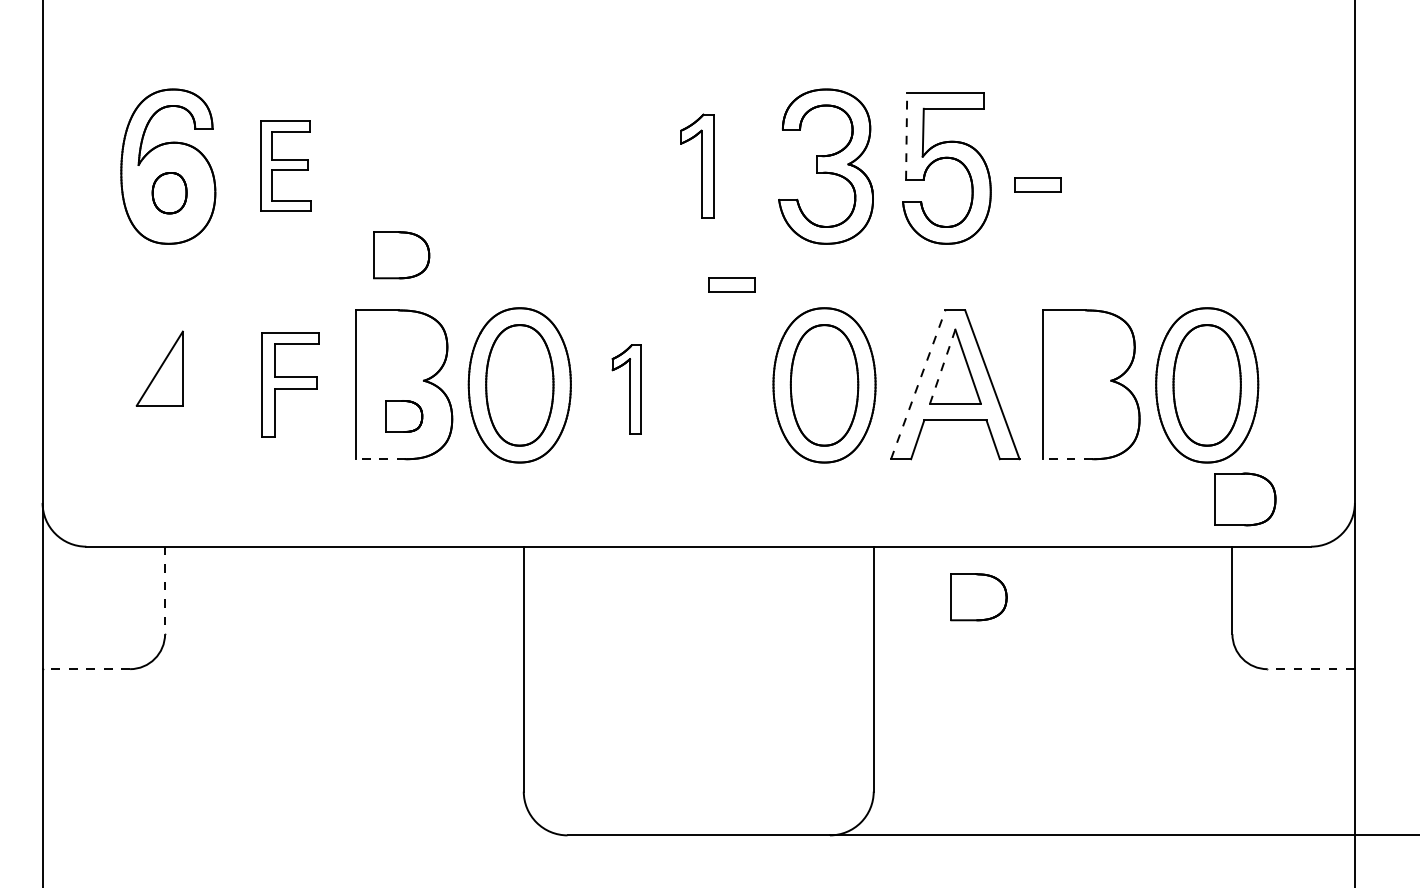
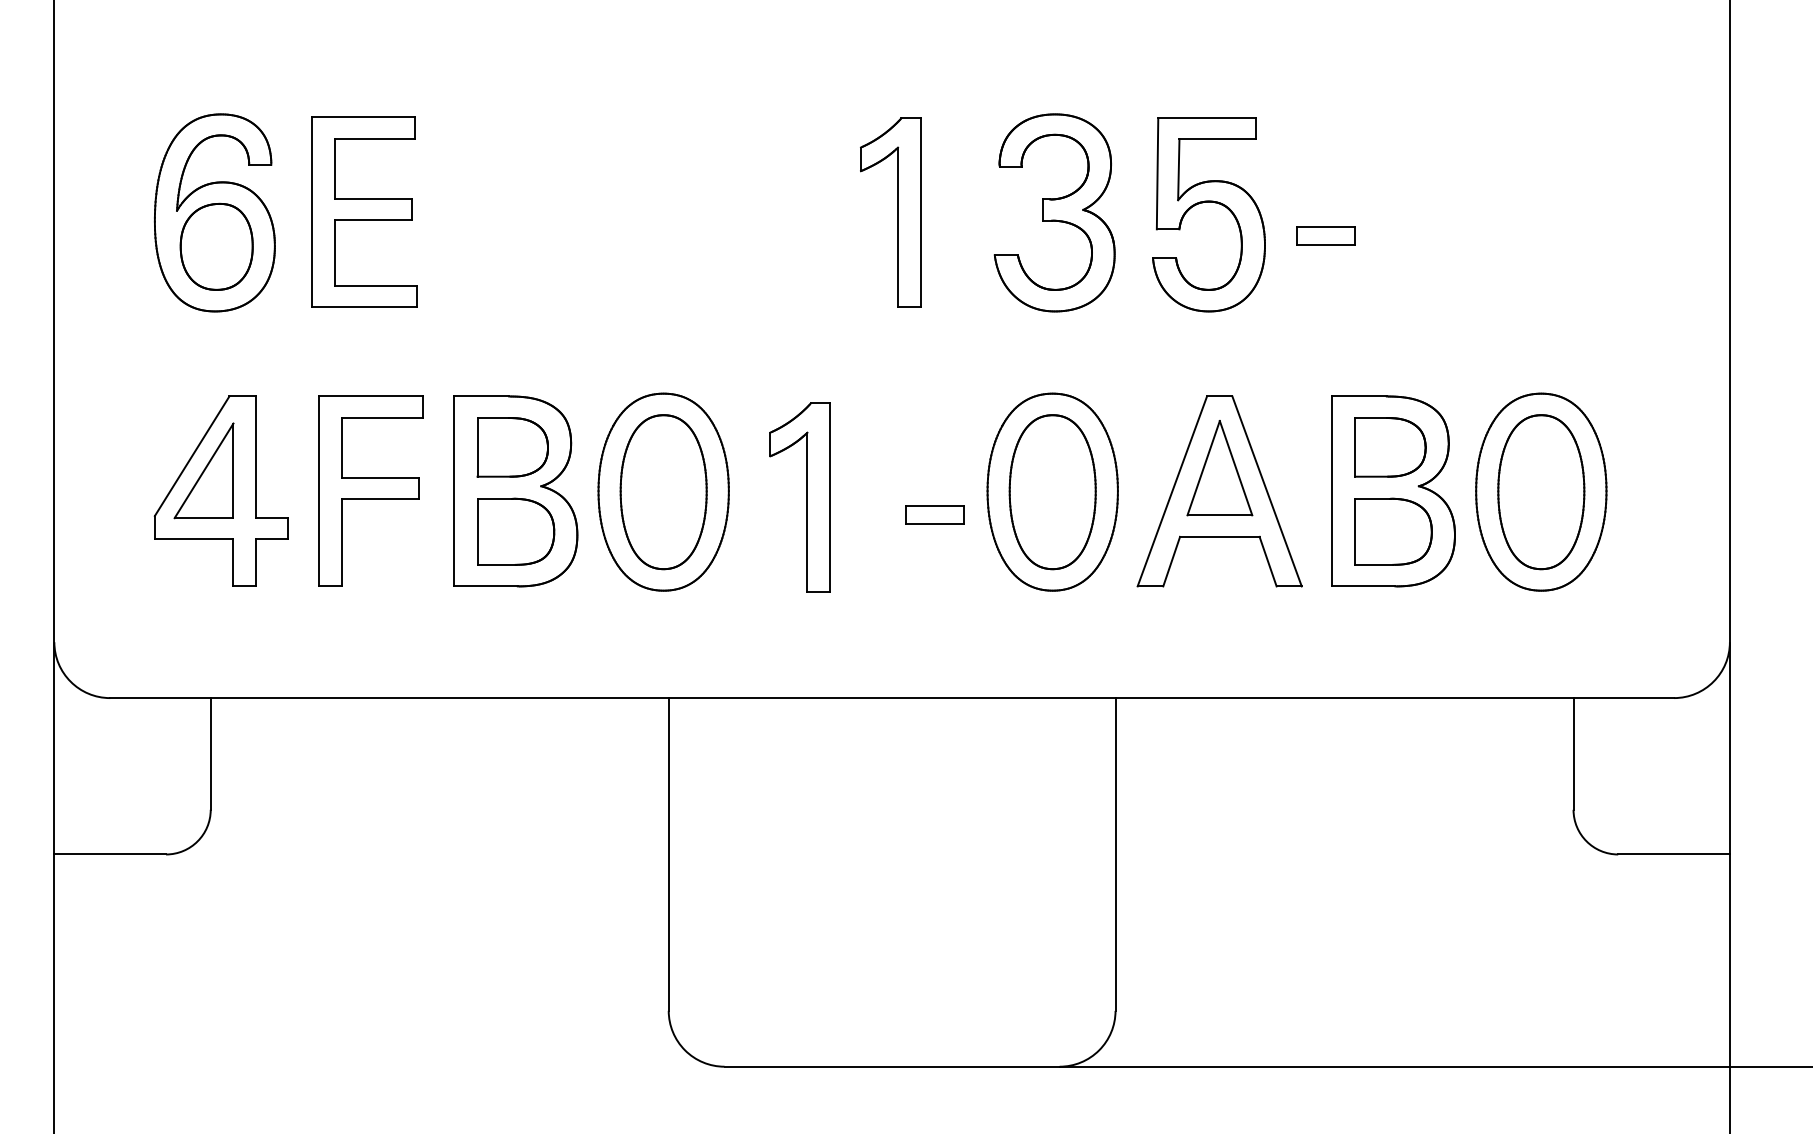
line: (906, 135) -> (1157, 173), dashed -> solid
part: (285, 165) -> (364, 211), size x1.67
part: (697, 165) -> (890, 211), size x1.43
part: (169, 192) -> (216, 245), size x1.67
part: (401, 255) -> (512, 447), moved
part: (731, 284) -> (933, 514), moved
line: (942, 367) -> (1203, 469), dashed -> solid
part: (173, 384) -> (221, 491), added
part: (290, 384) -> (370, 491), size x1.43
line: (918, 384) -> (1172, 491), dashed -> solid
part: (626, 389) -> (799, 497), size x1.67
part: (404, 416) -> (516, 531), size x1.67
line: (380, 459) -> (485, 586), dashed -> solid
line: (1068, 459) -> (1364, 586), dashed -> solid
part: (1245, 499) -> (1393, 531), moved
line: (165, 590) -> (211, 754), dashed -> solid
part: (978, 597) -> (1389, 447), moved
line: (86, 669) -> (110, 854), dashed -> solid
line: (1311, 669) -> (1674, 854), dashed -> solid

